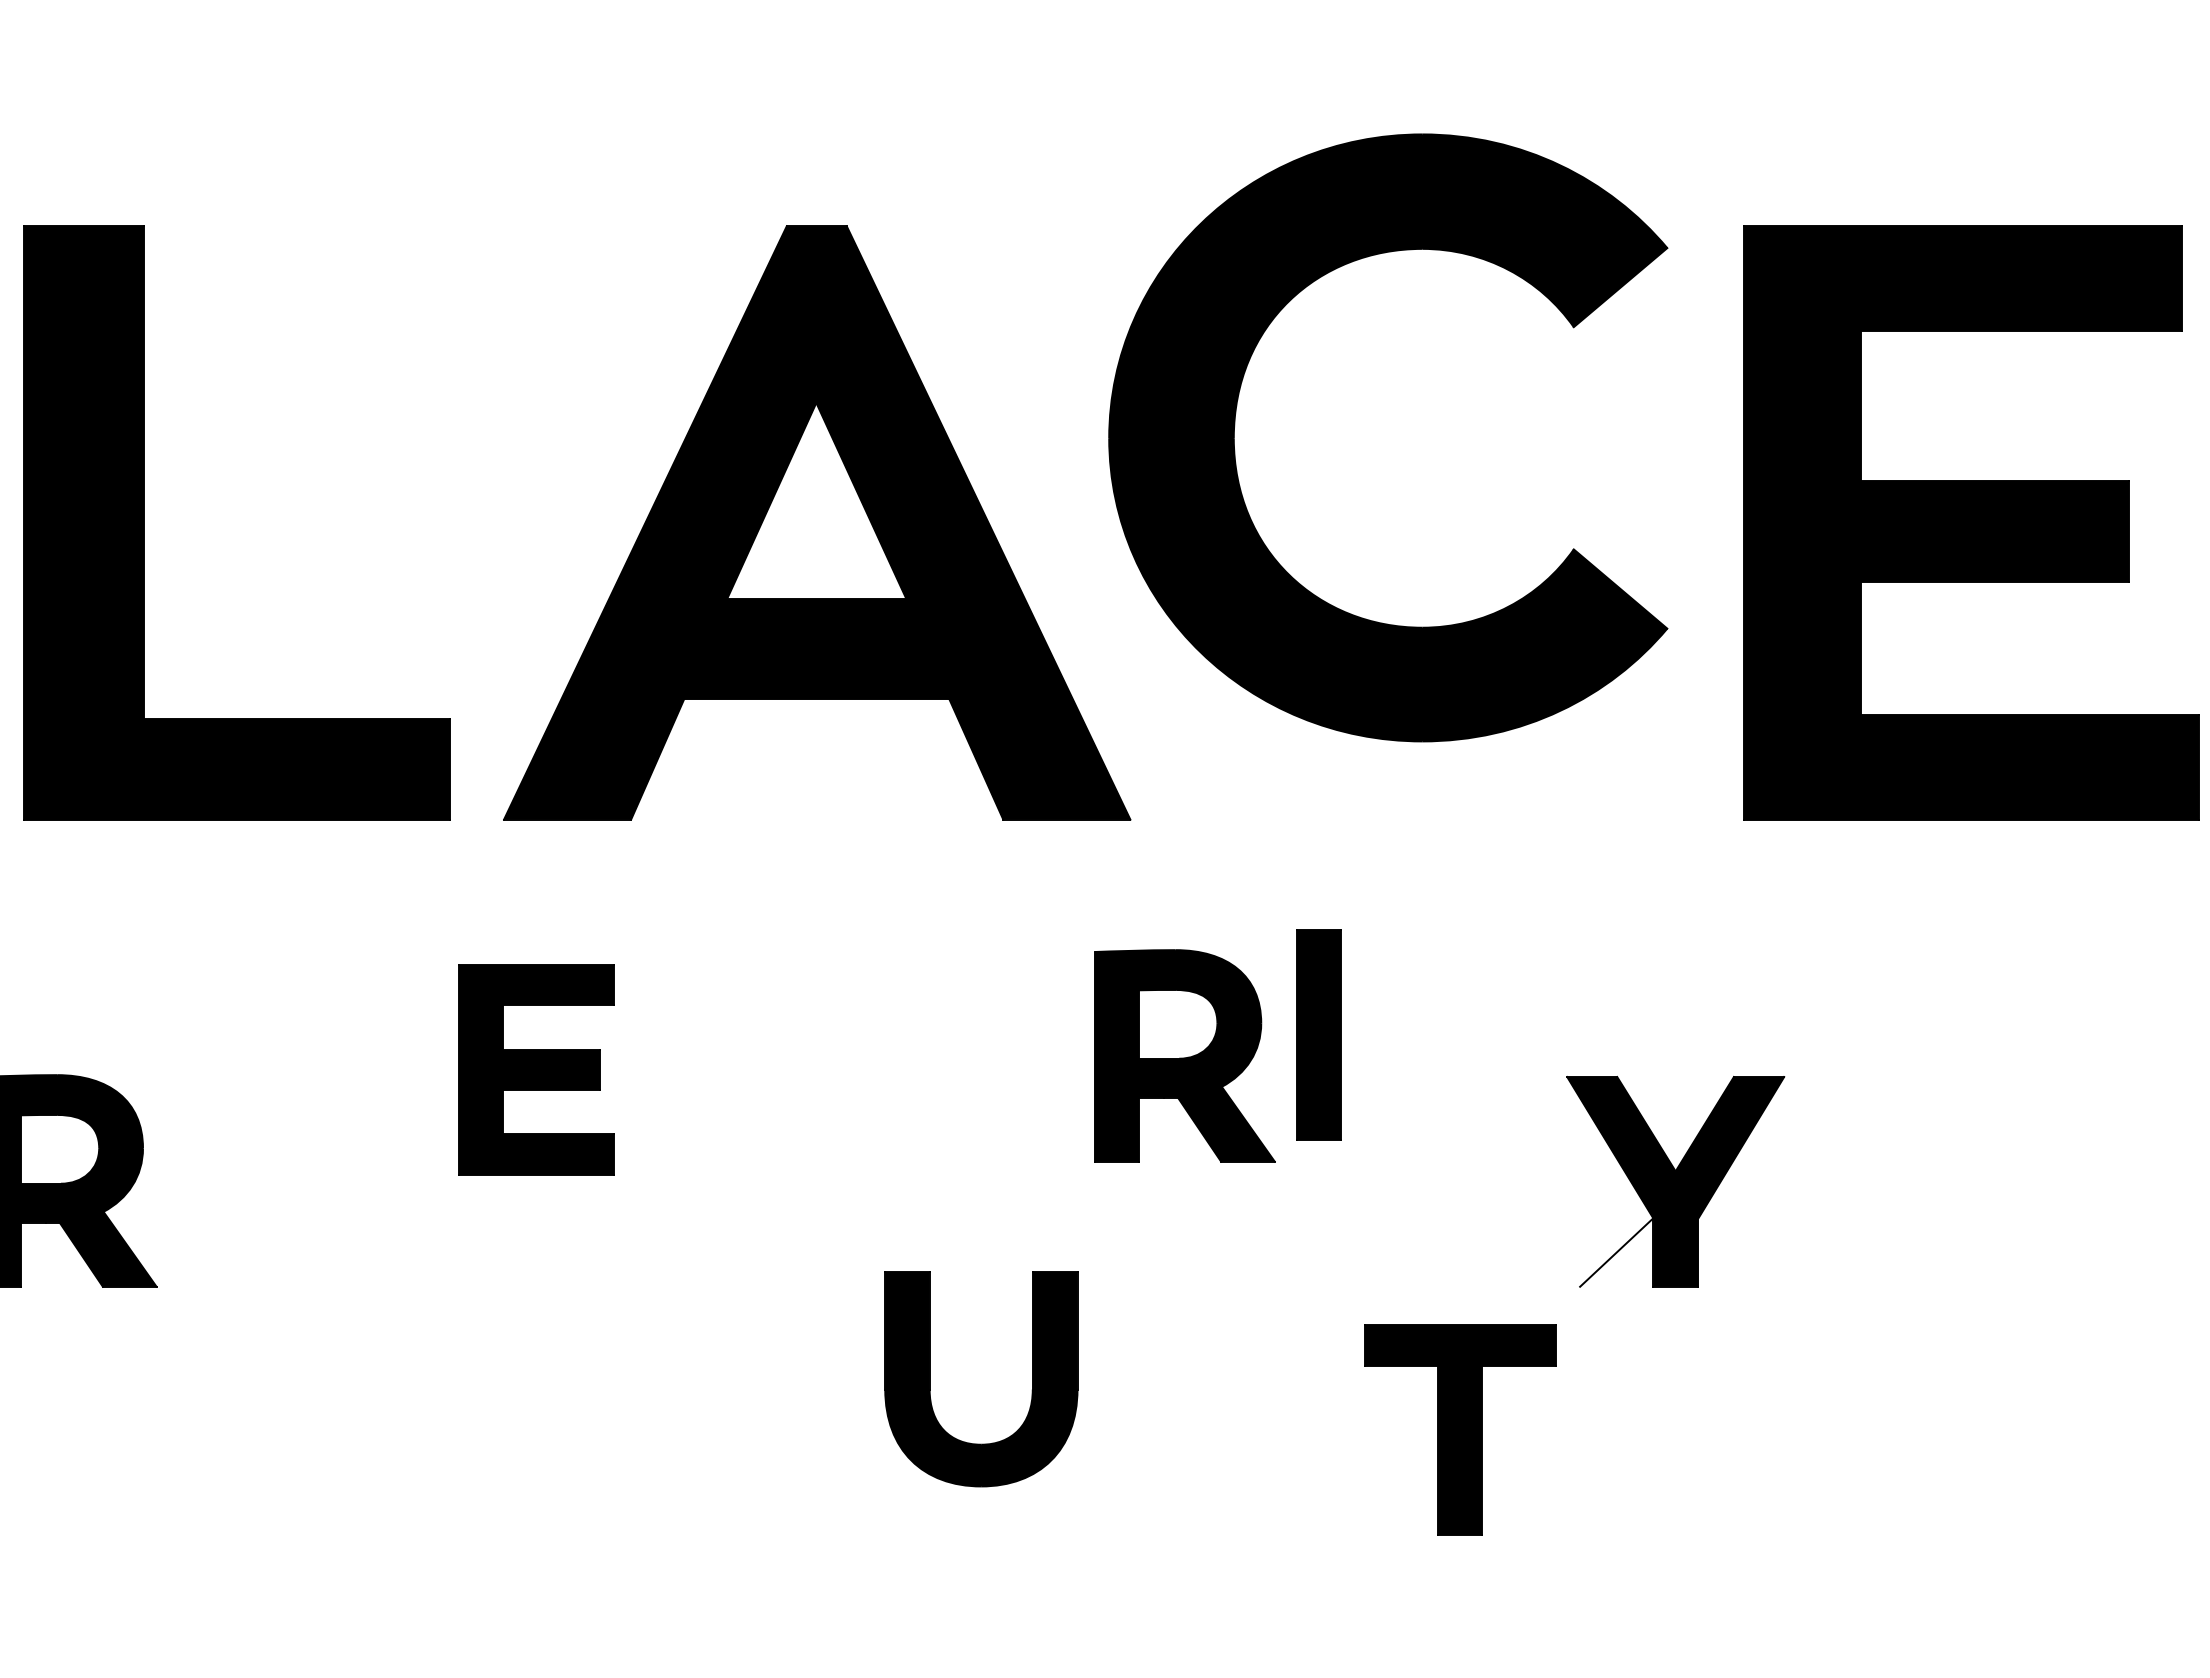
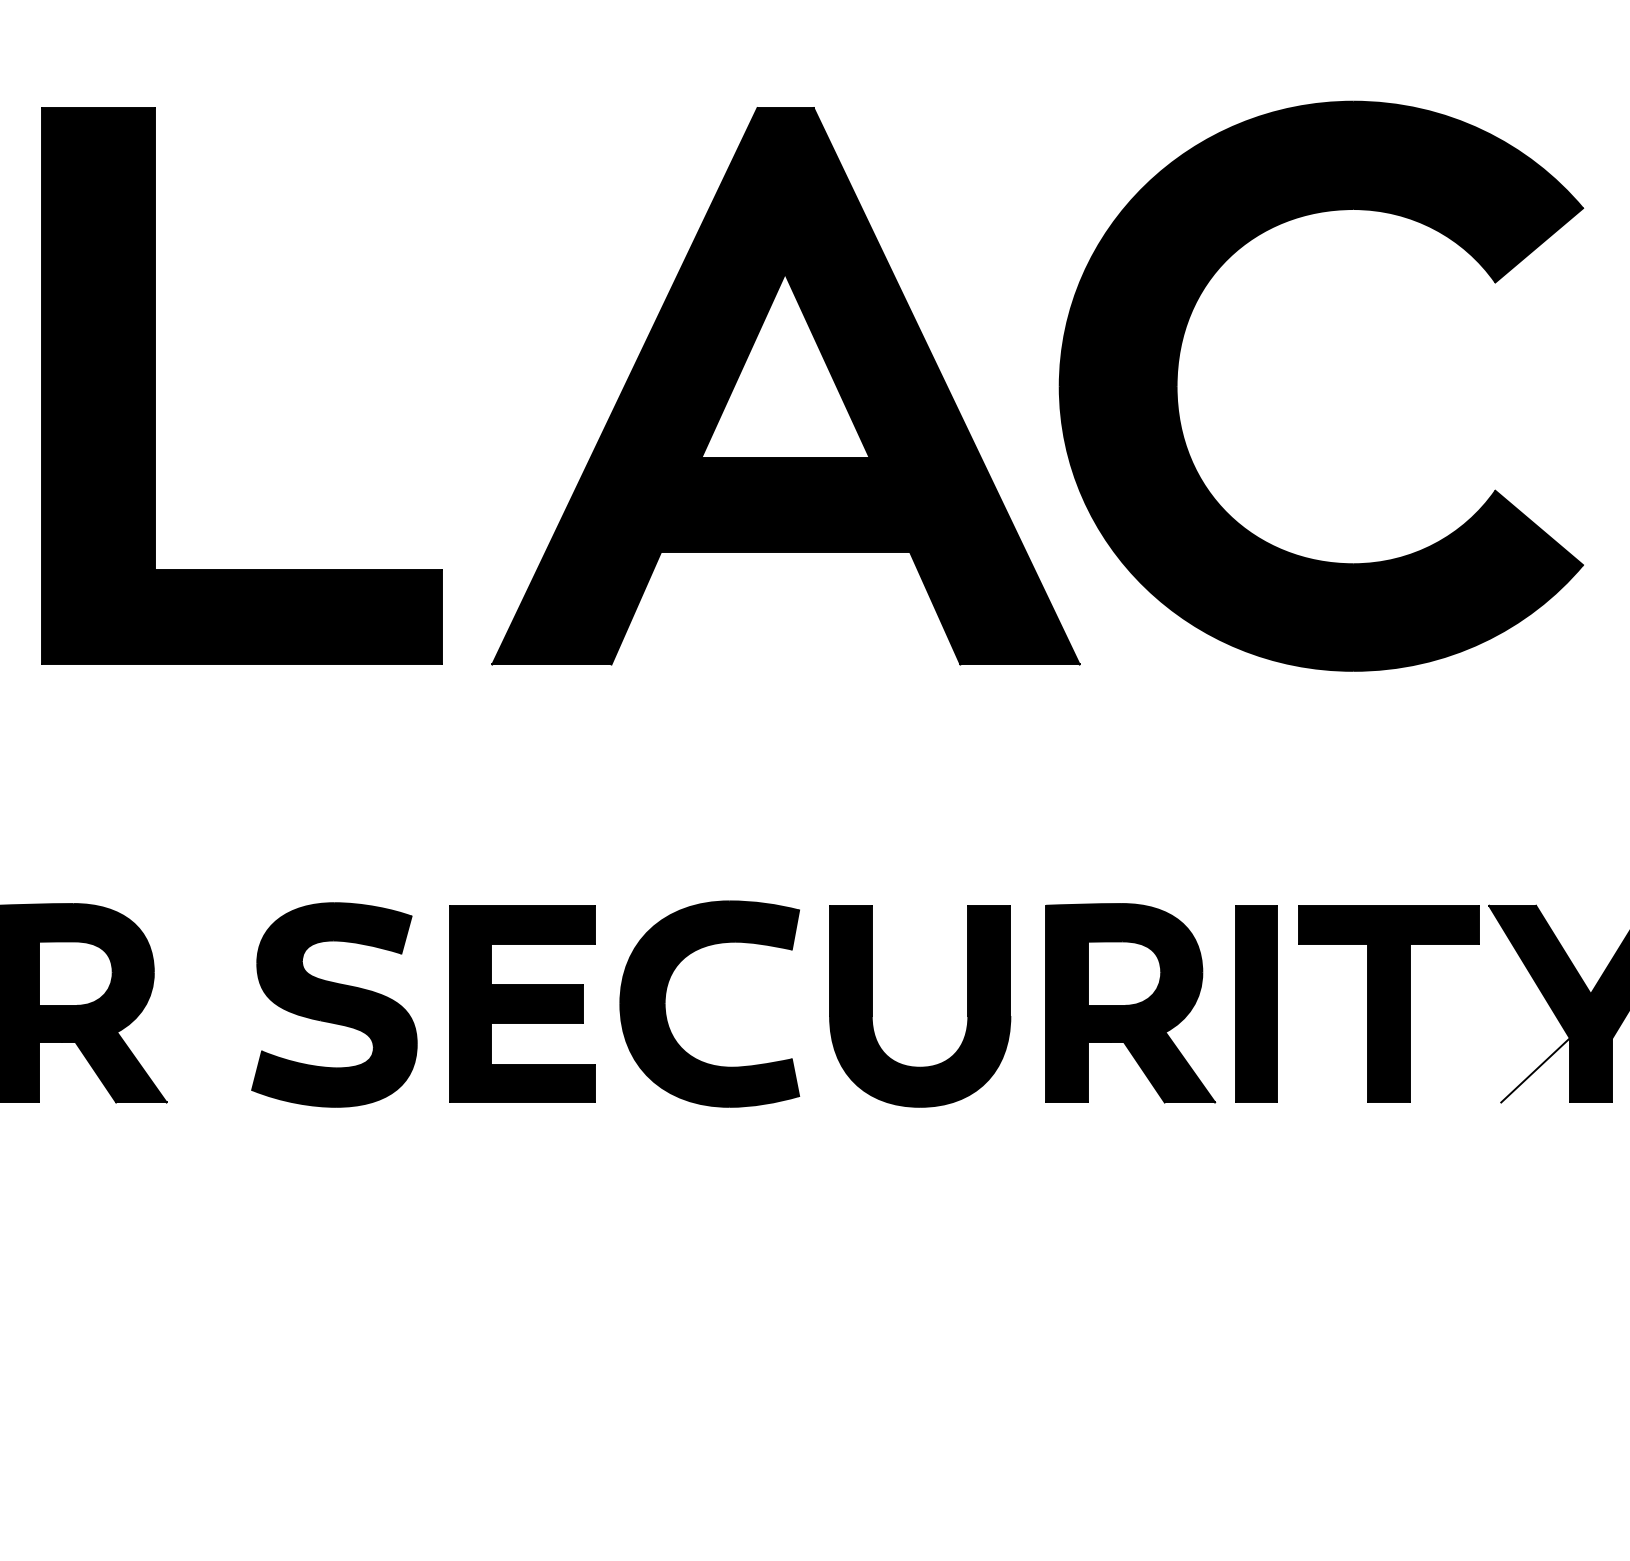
part: (1235, 426) -> (1178, 375), moved
part: (1318, 1034) -> (1255, 1003), moved
part: (1184, 1055) -> (1130, 1002), moved
part: (536, 1069) -> (522, 1003), moved
part: (335, 1182) -> (334, 1004), added
part: (689, 1188) -> (666, 1010), added
part: (930, 1379) -> (872, 1006), moved
part: (1460, 1429) -> (1389, 1003), moved

